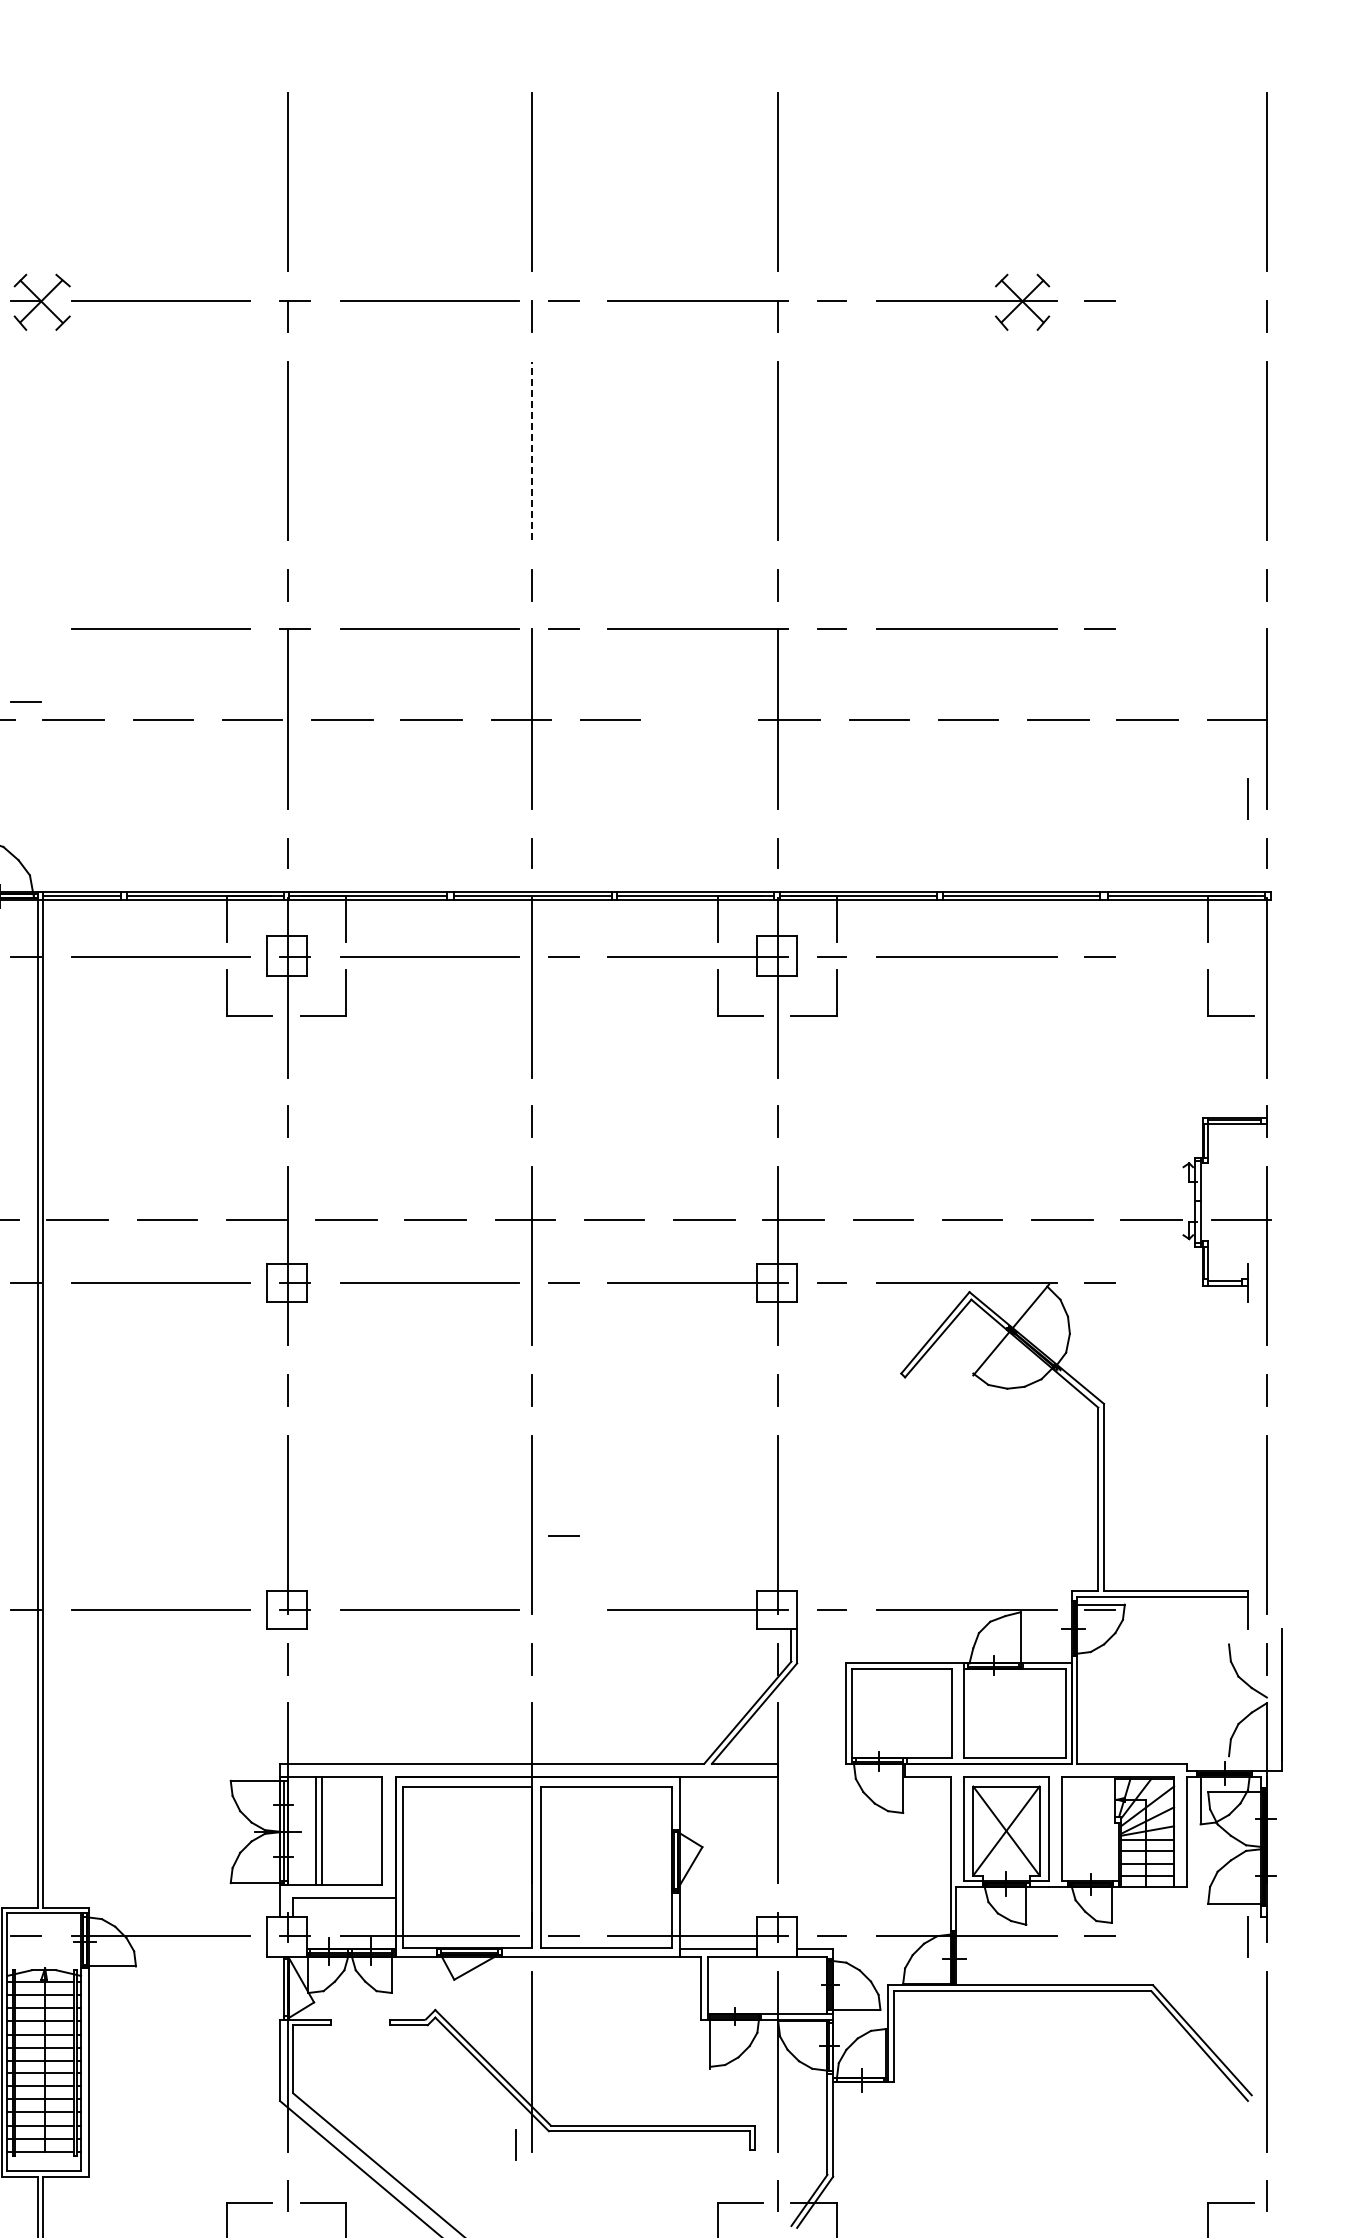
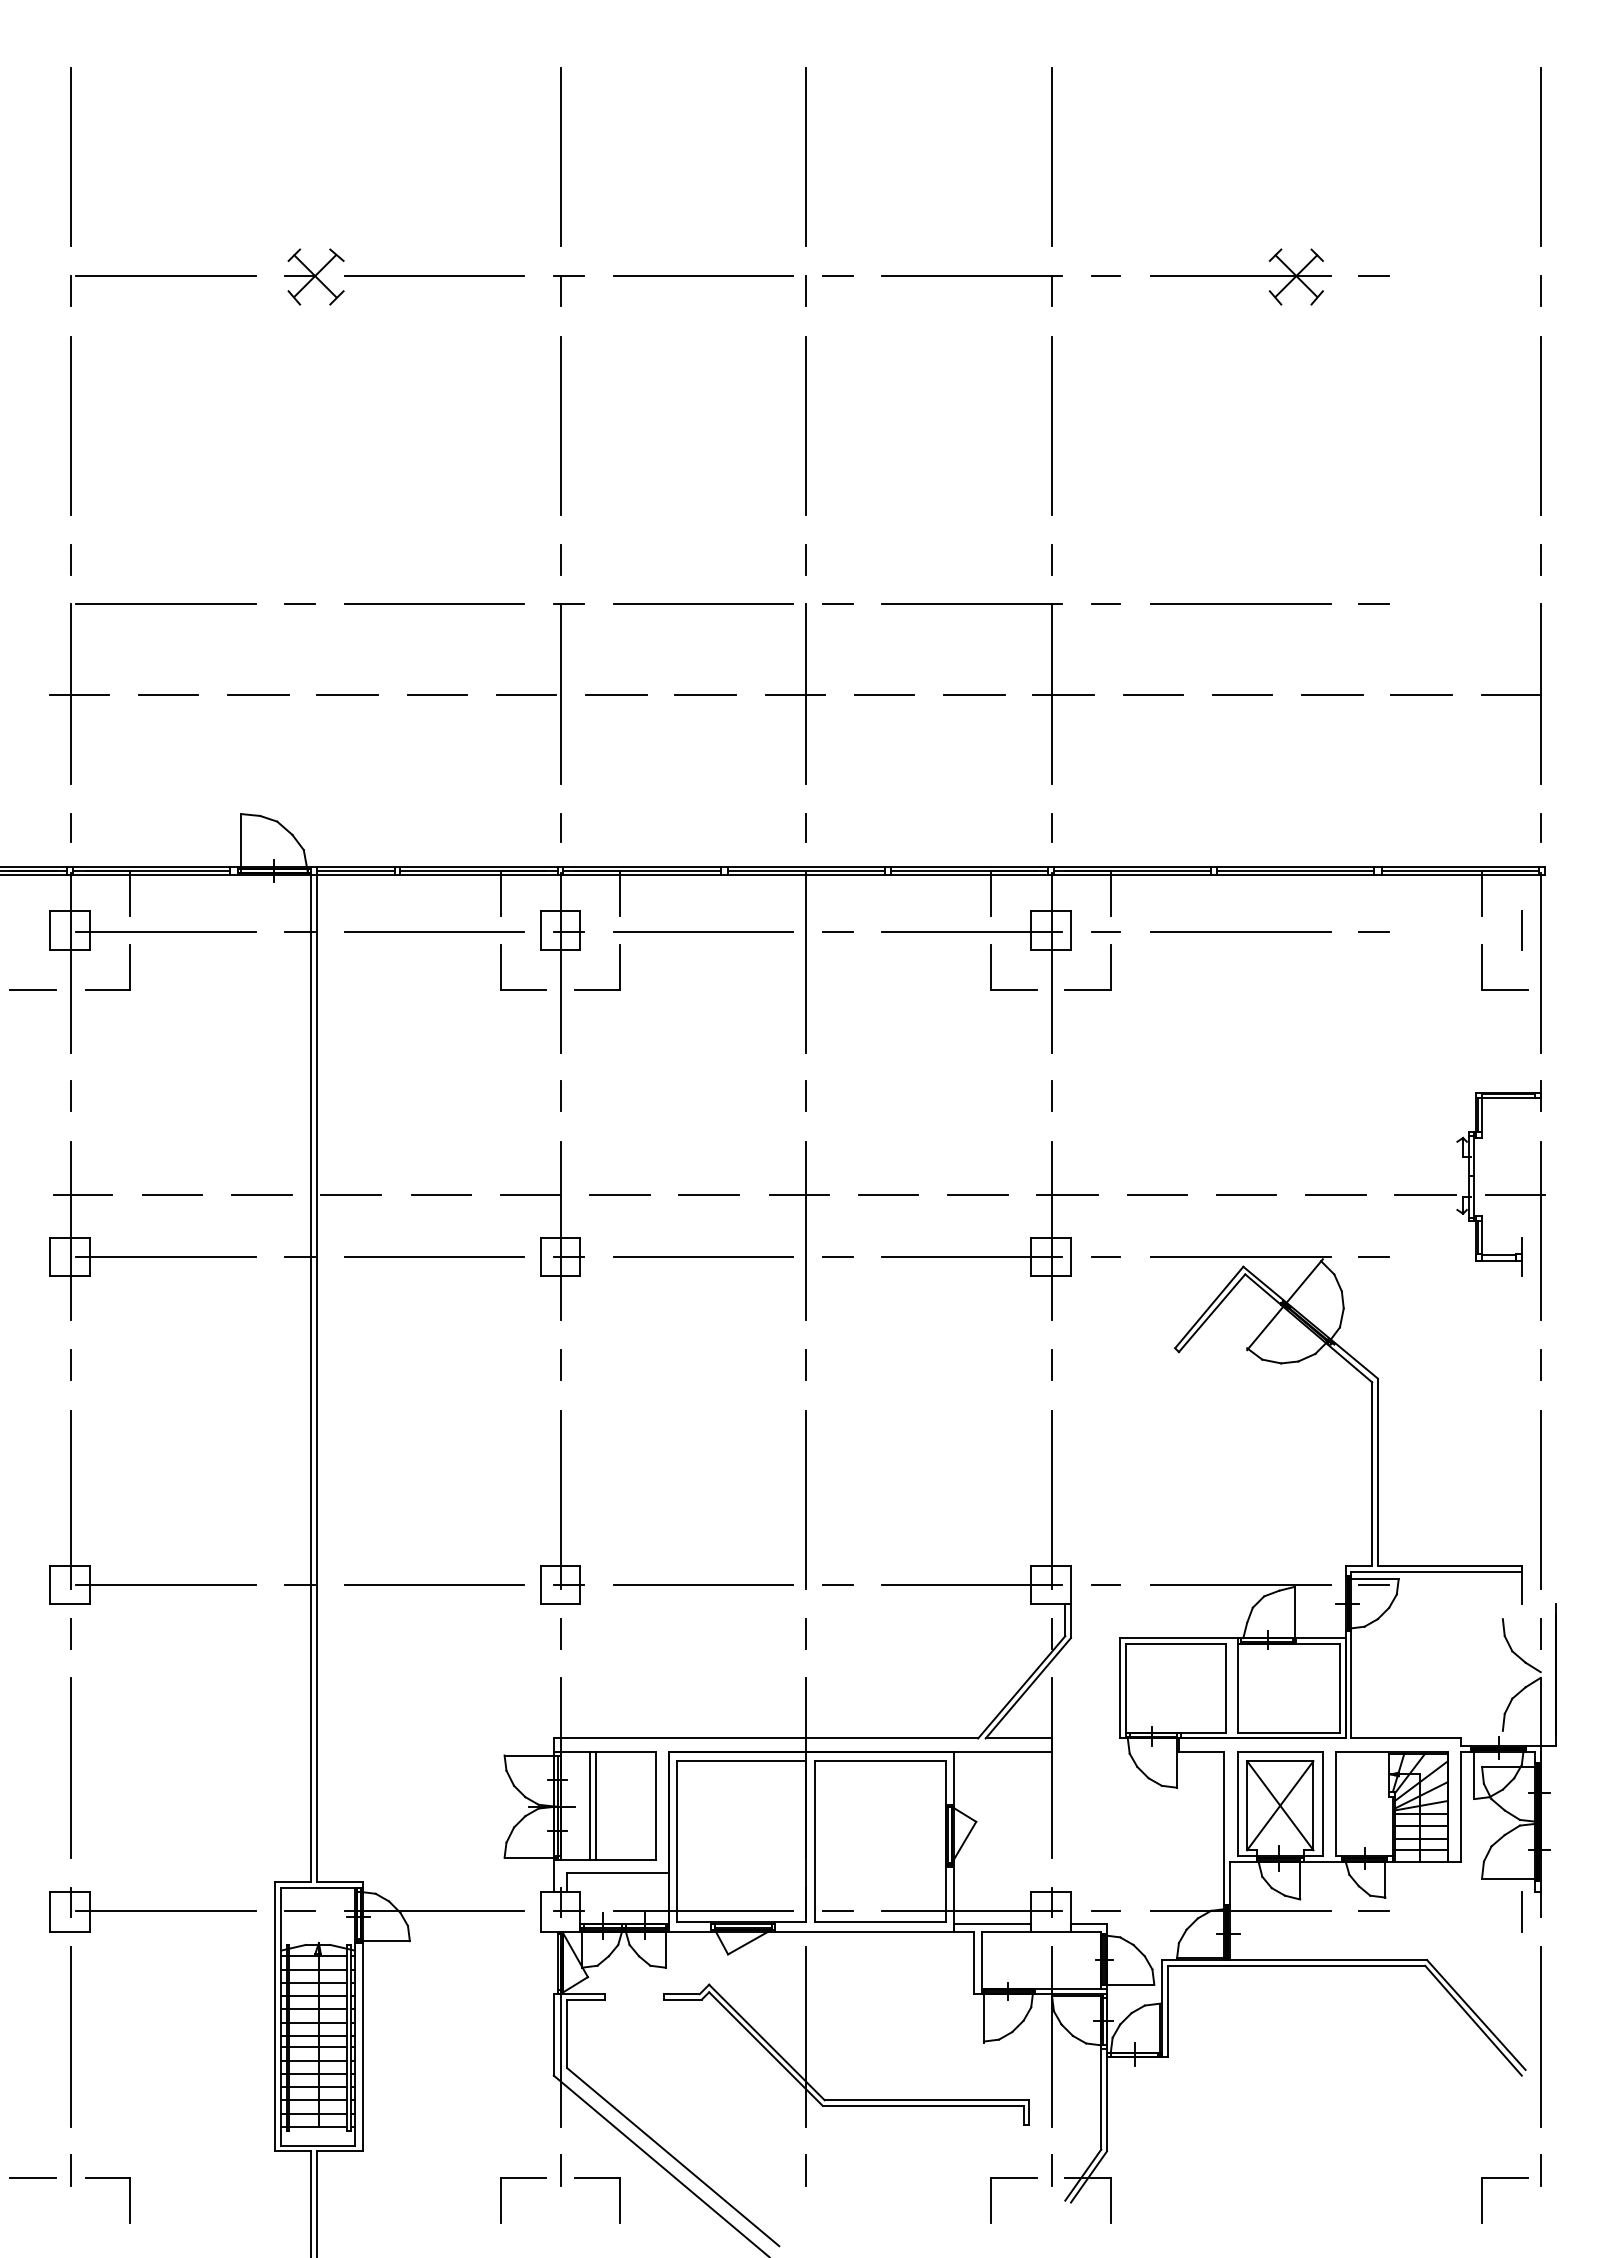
line: (531, 450) -> (805, 425), dashed -> solid
line: (25, 701) -> (299, 603), moved
line: (700, 719) -> (974, 694), added
line: (1247, 798) -> (1521, 930), moved
line: (563, 1535) -> (837, 1584), moved
line: (515, 2144) -> (805, 2170), moved

